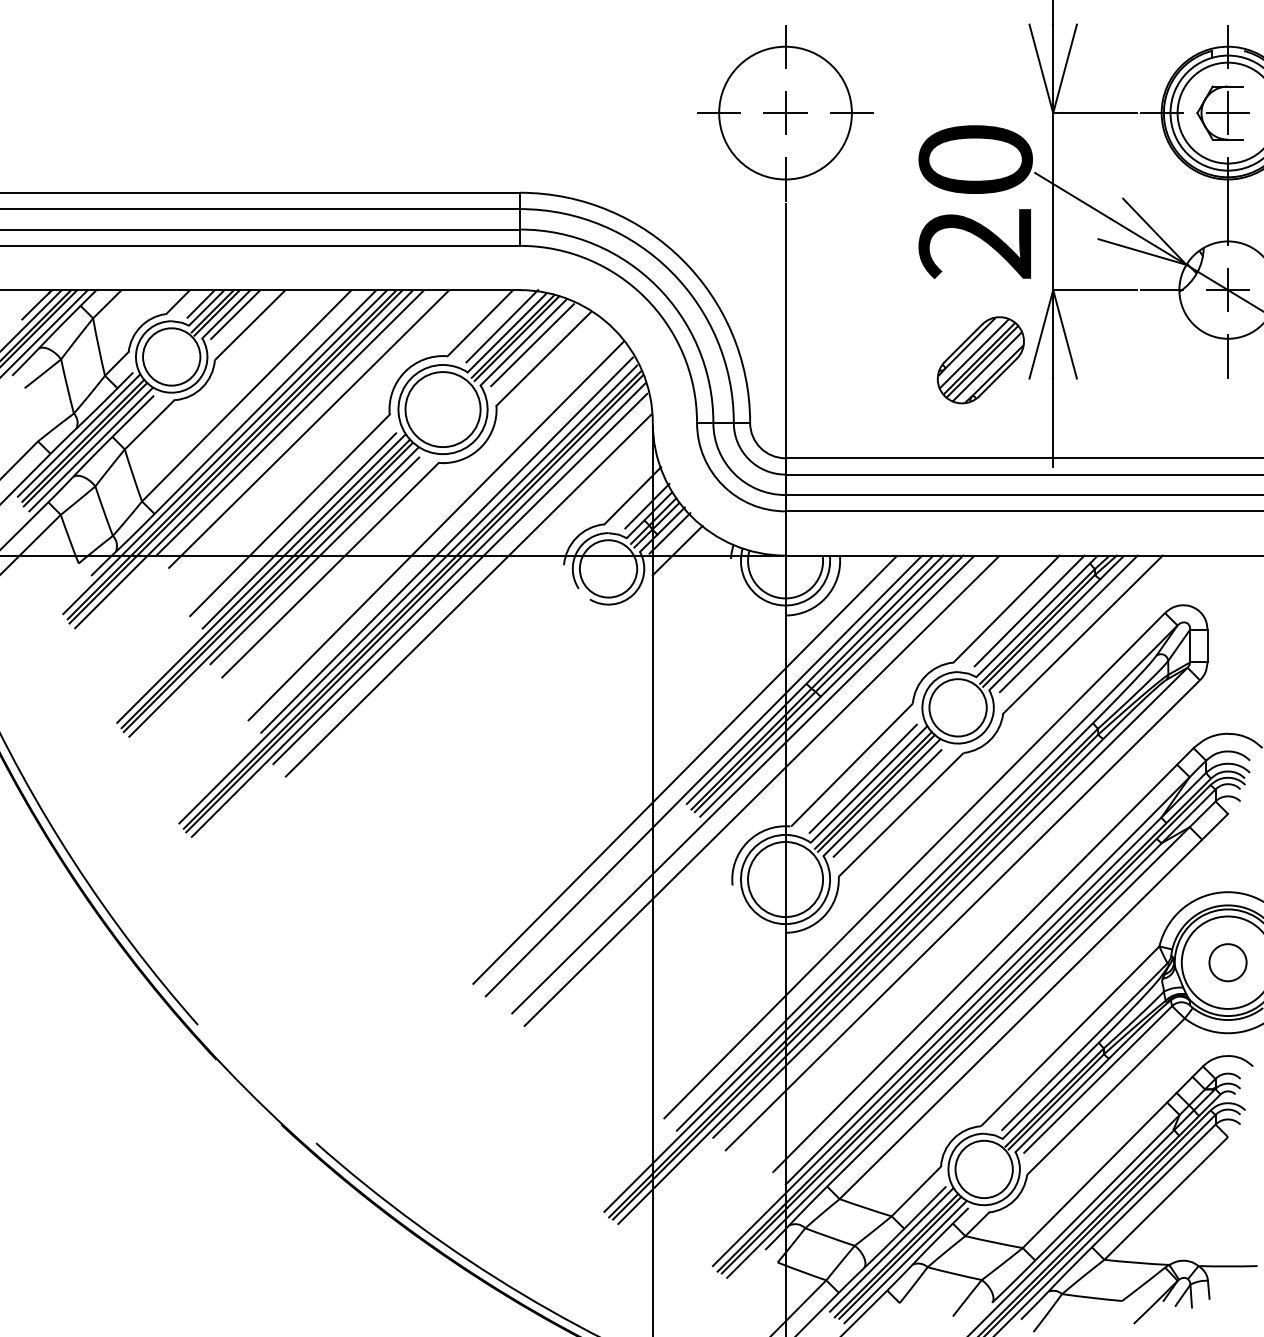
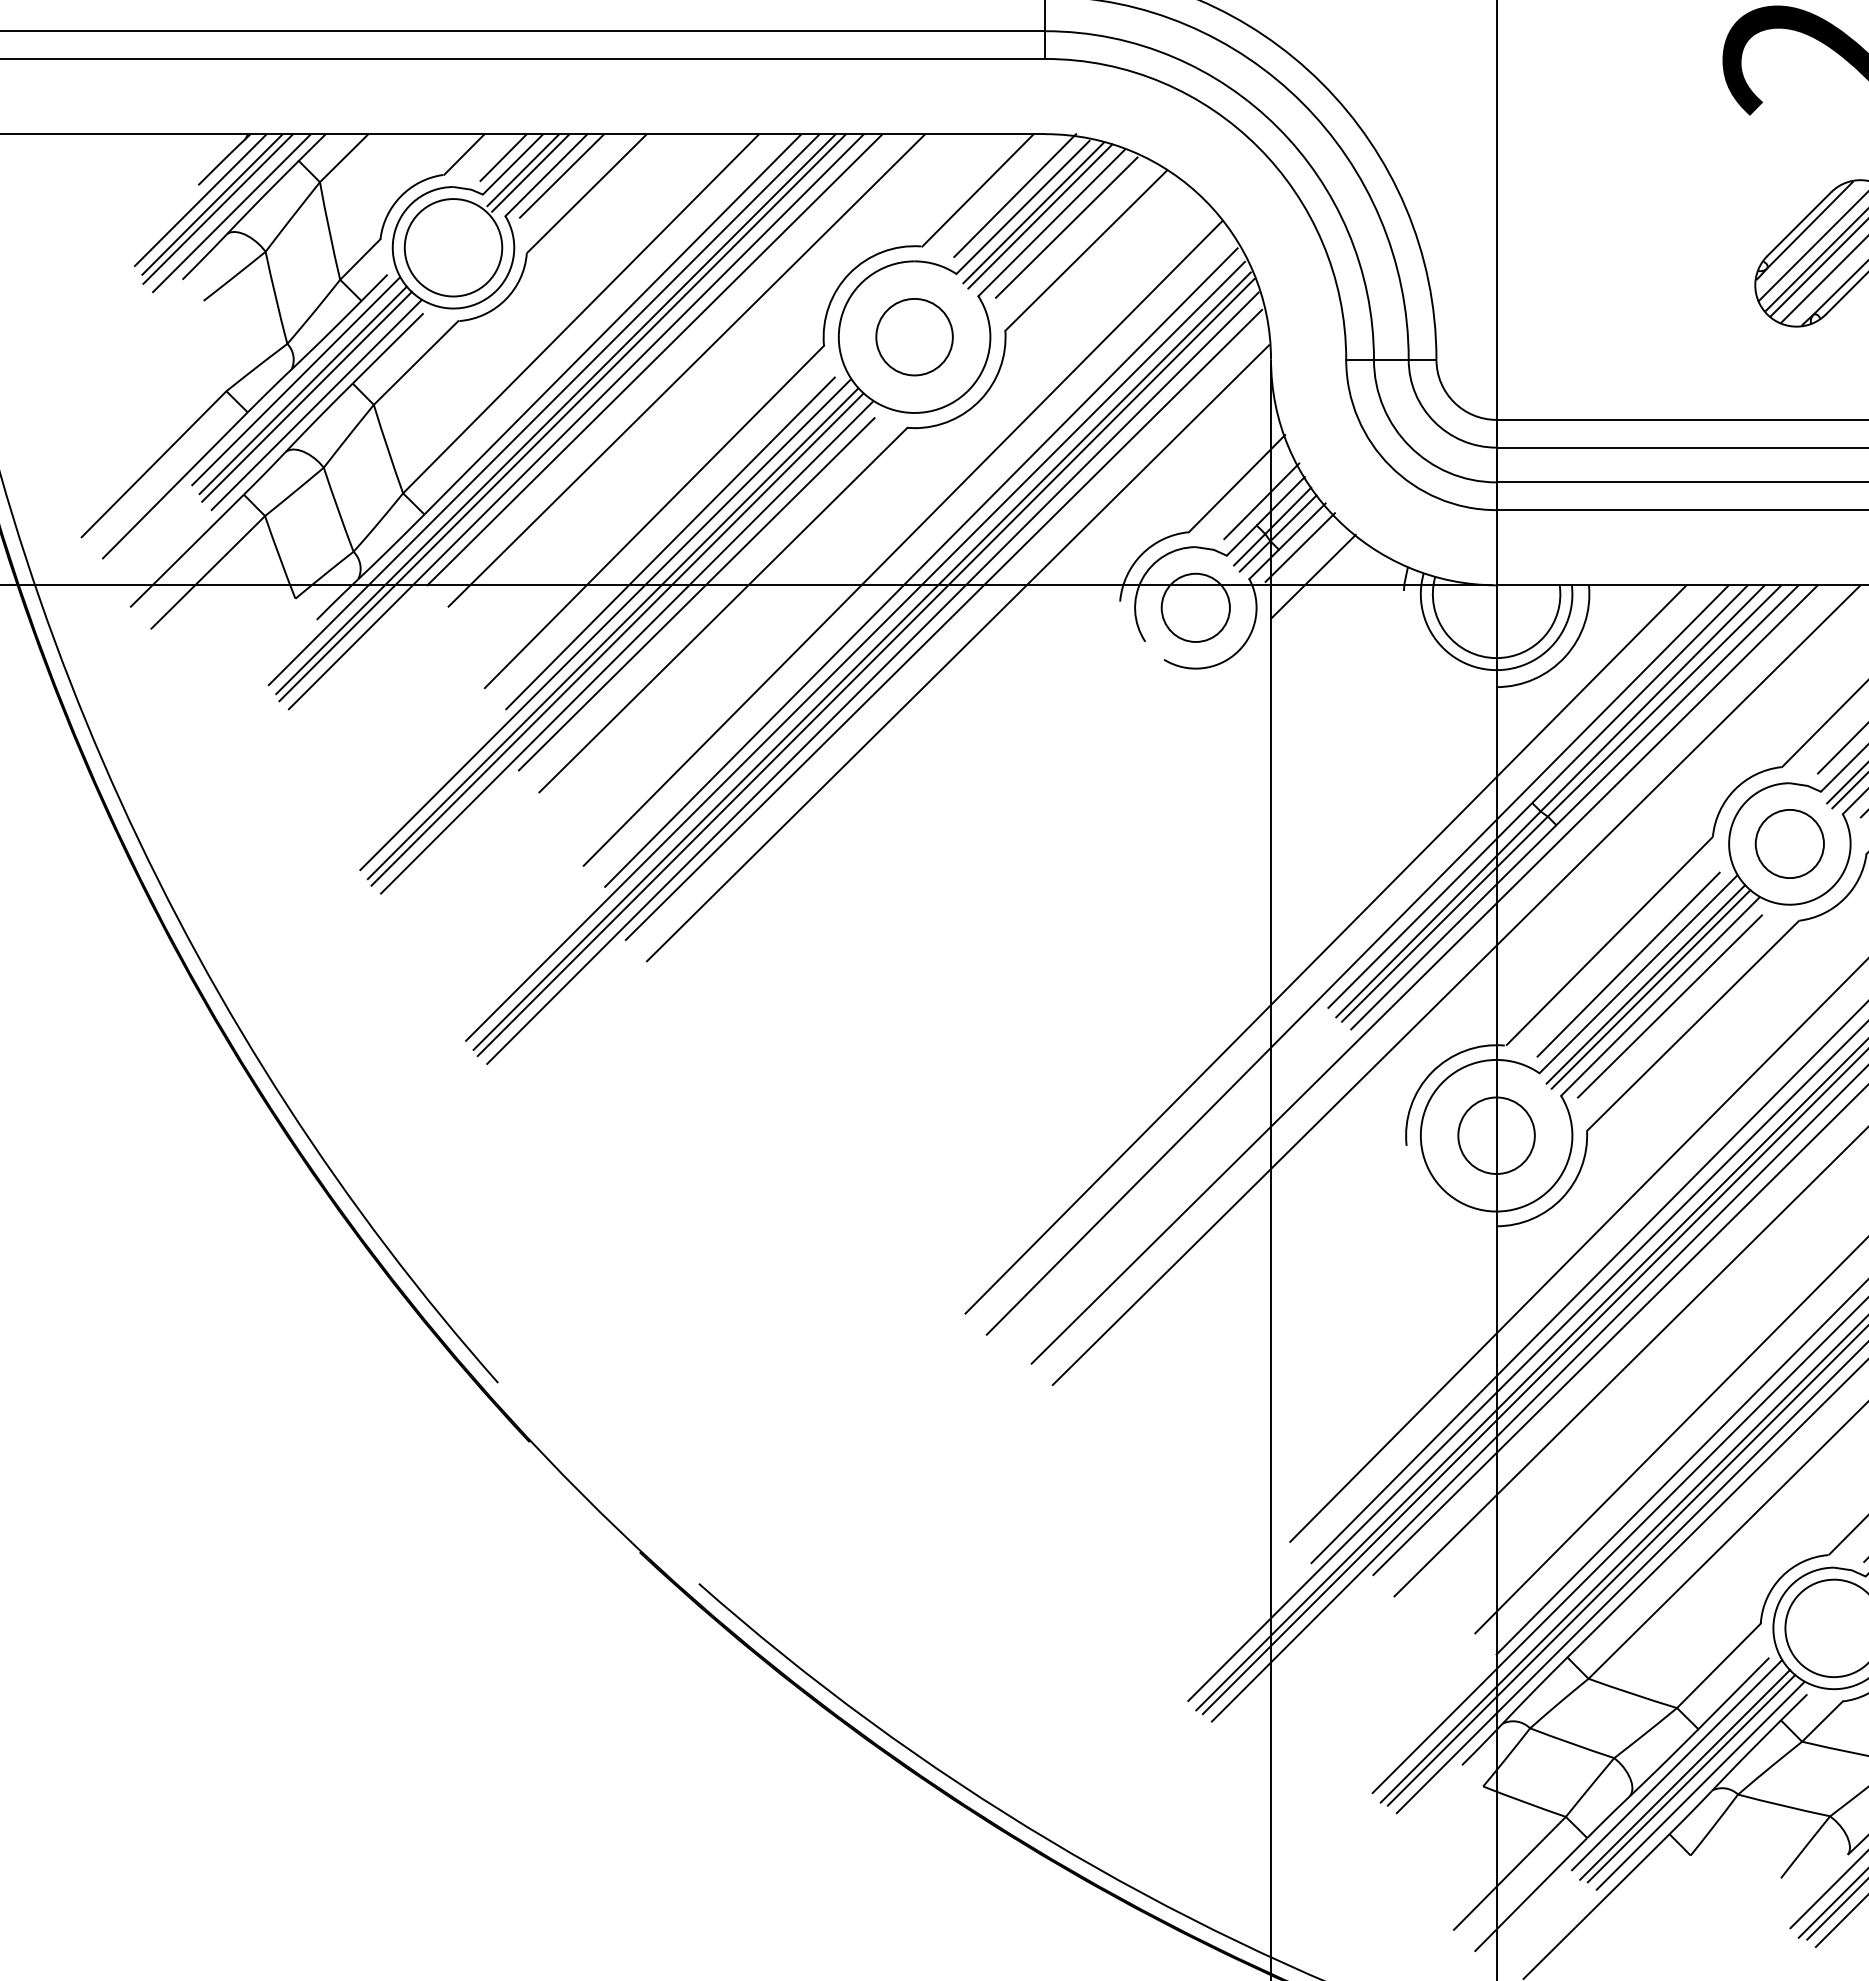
circle: (442, 409) -> (913, 337), size x0.6
circle: (608, 568) -> (1195, 607), size x0.7
circle: (957, 707) -> (1788, 843), size x0.7
circle: (785, 879) -> (1496, 1135), size x0.6

